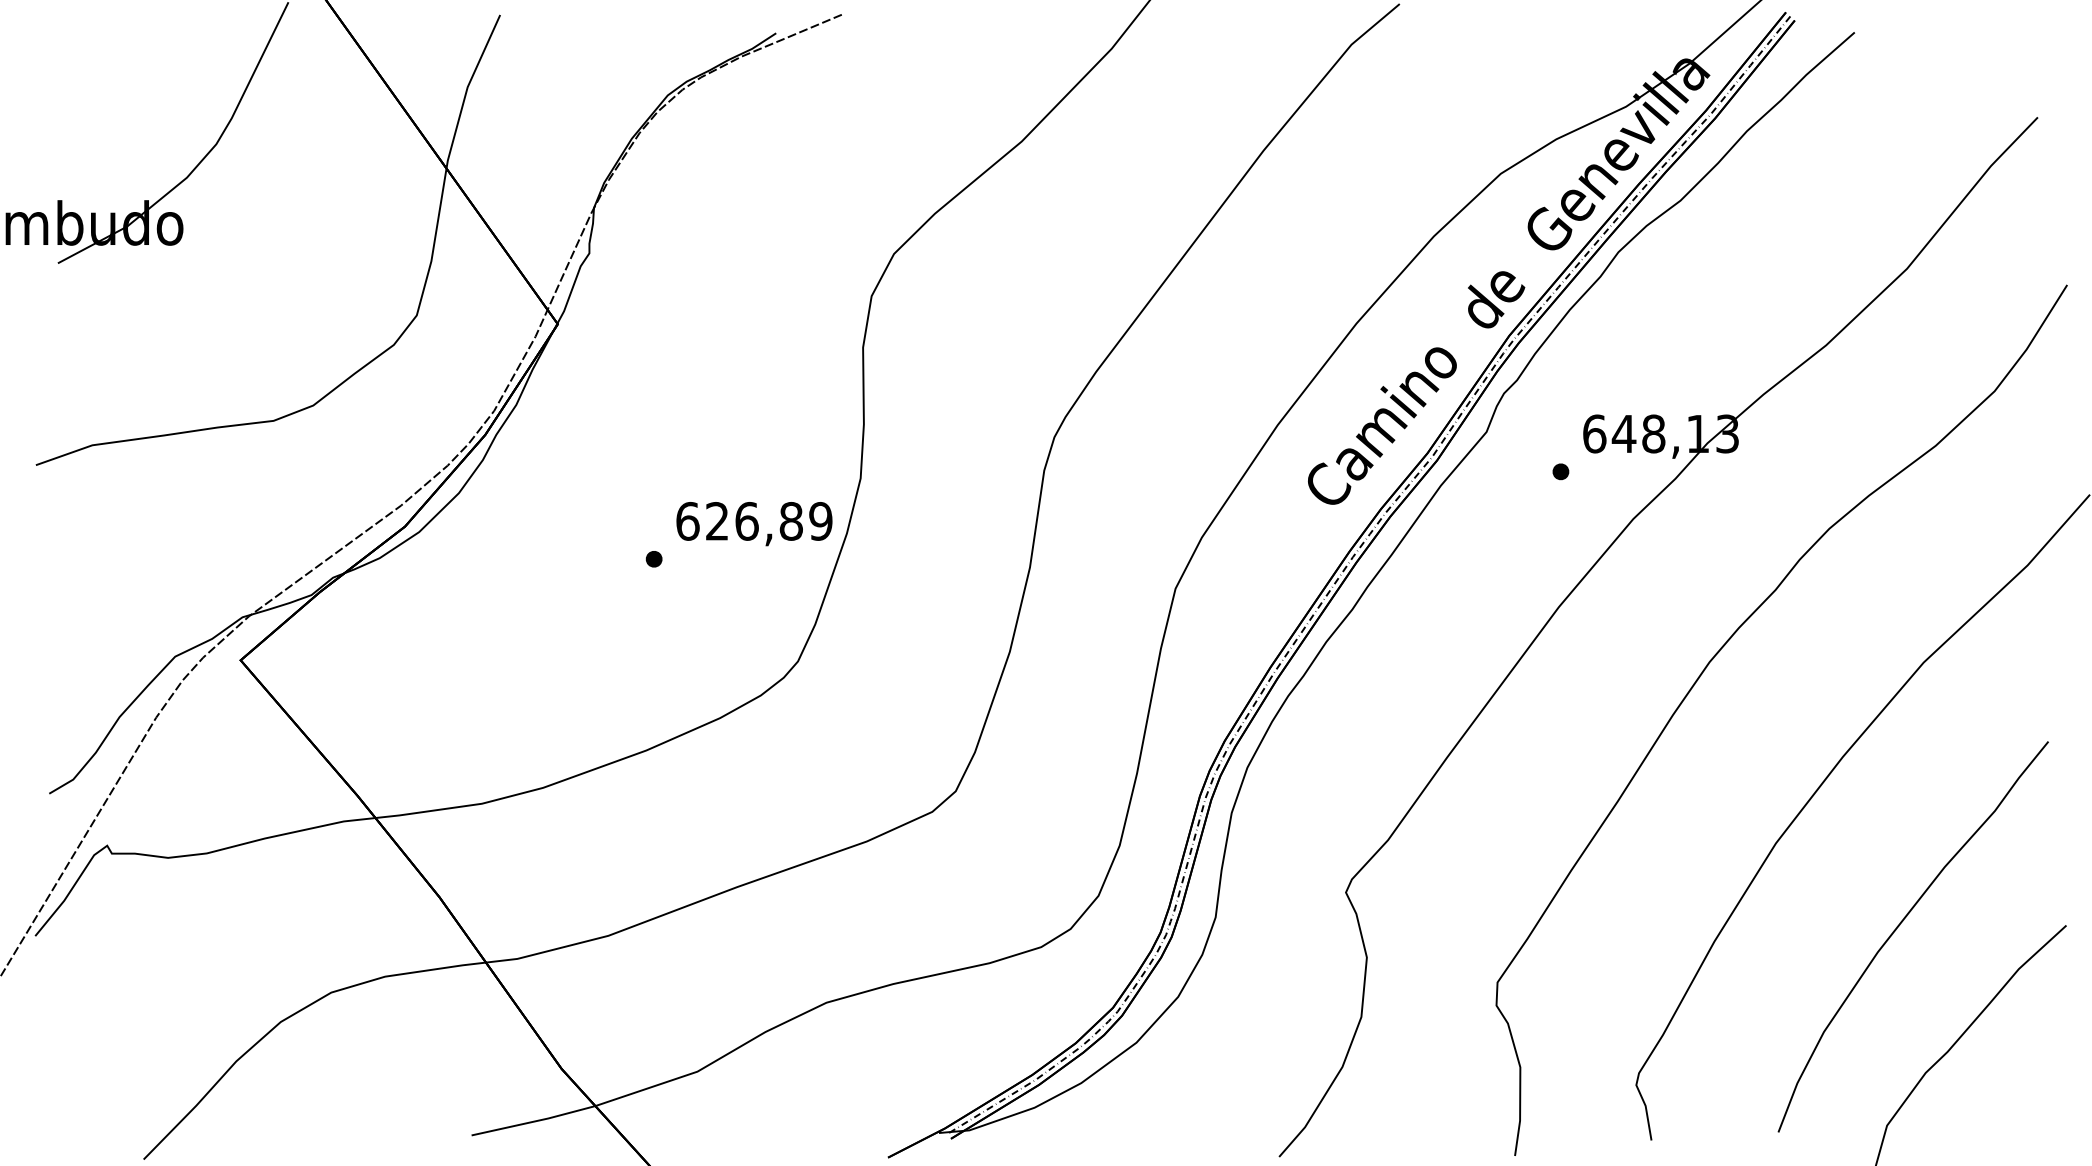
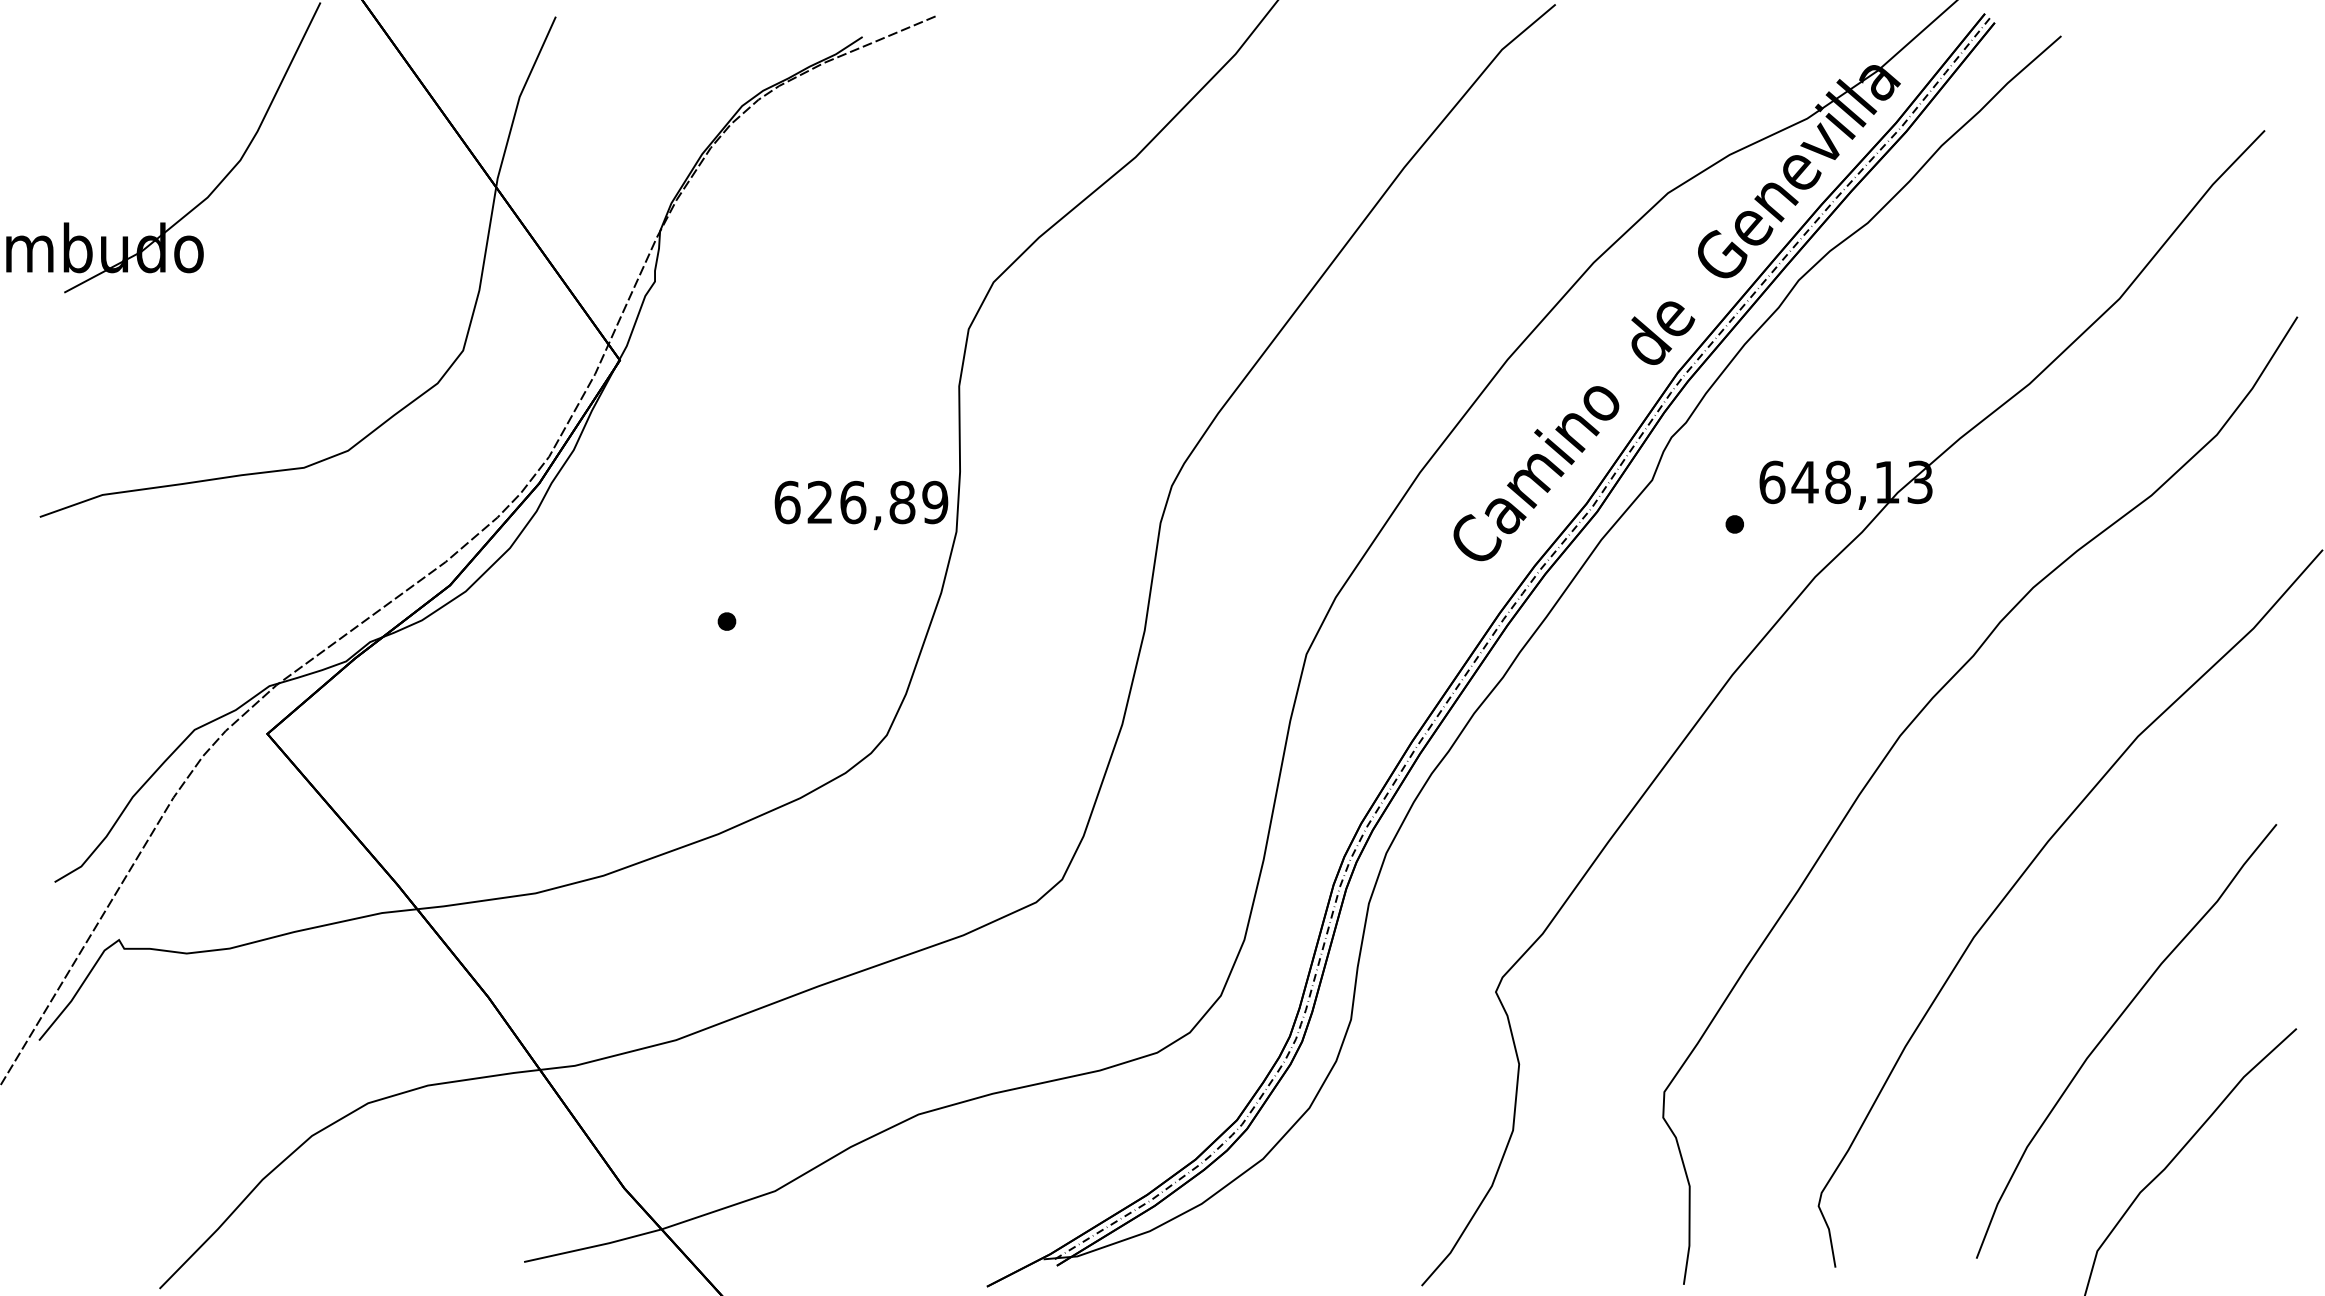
text: (754, 524) -> (861, 505), moved

